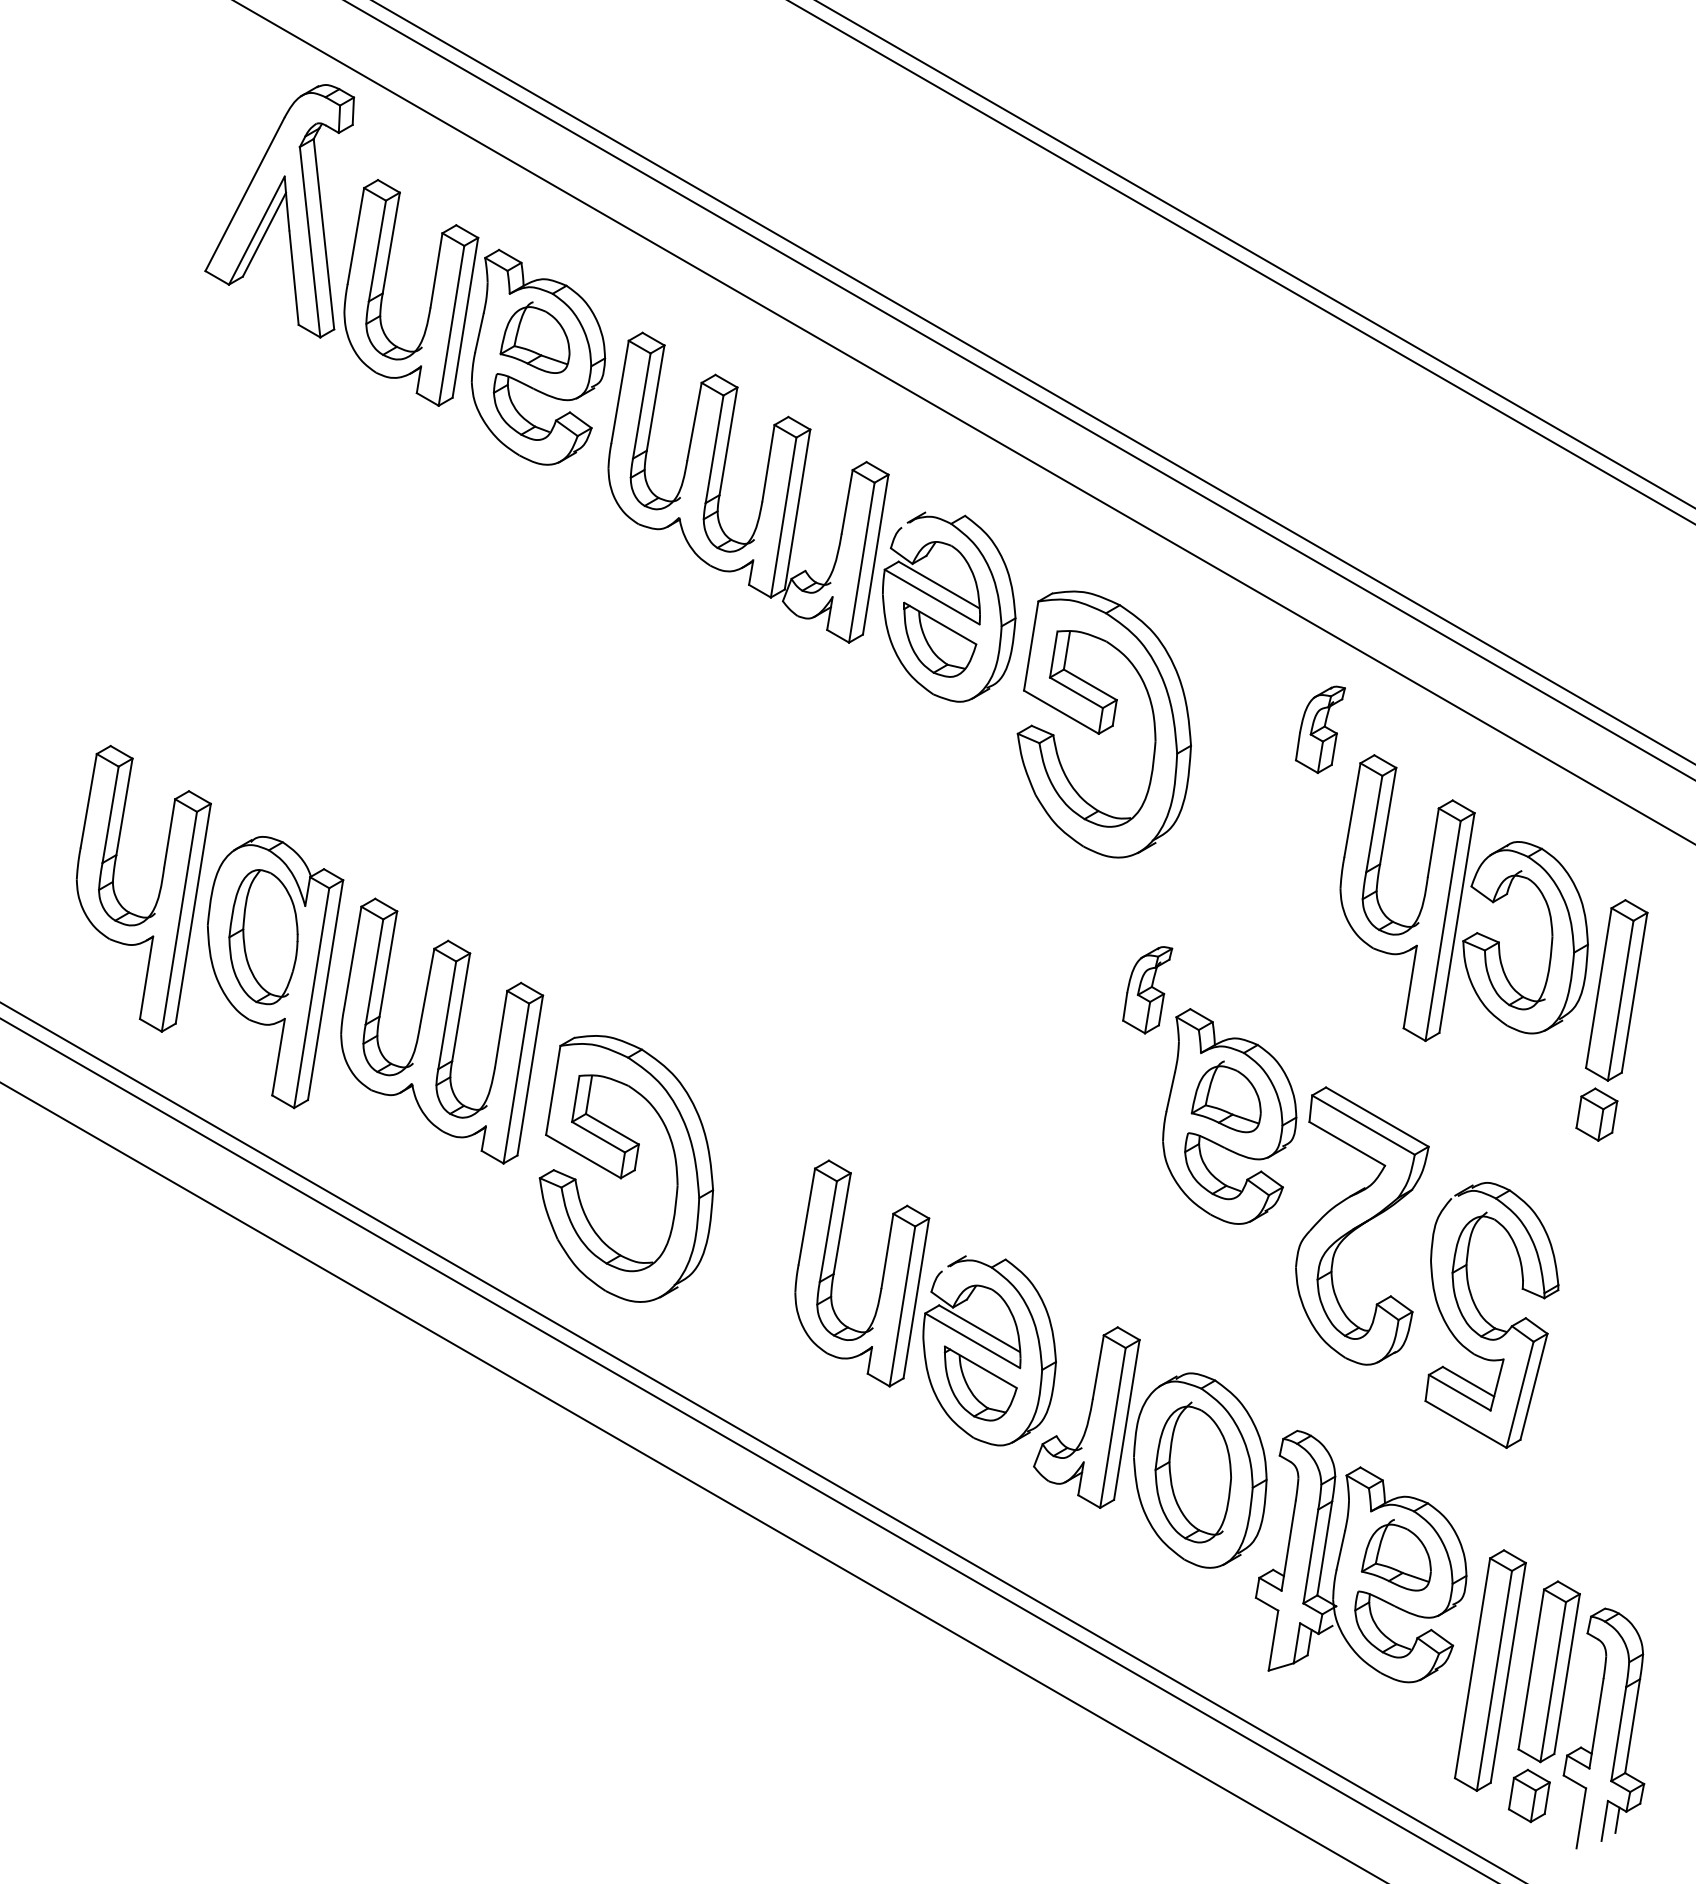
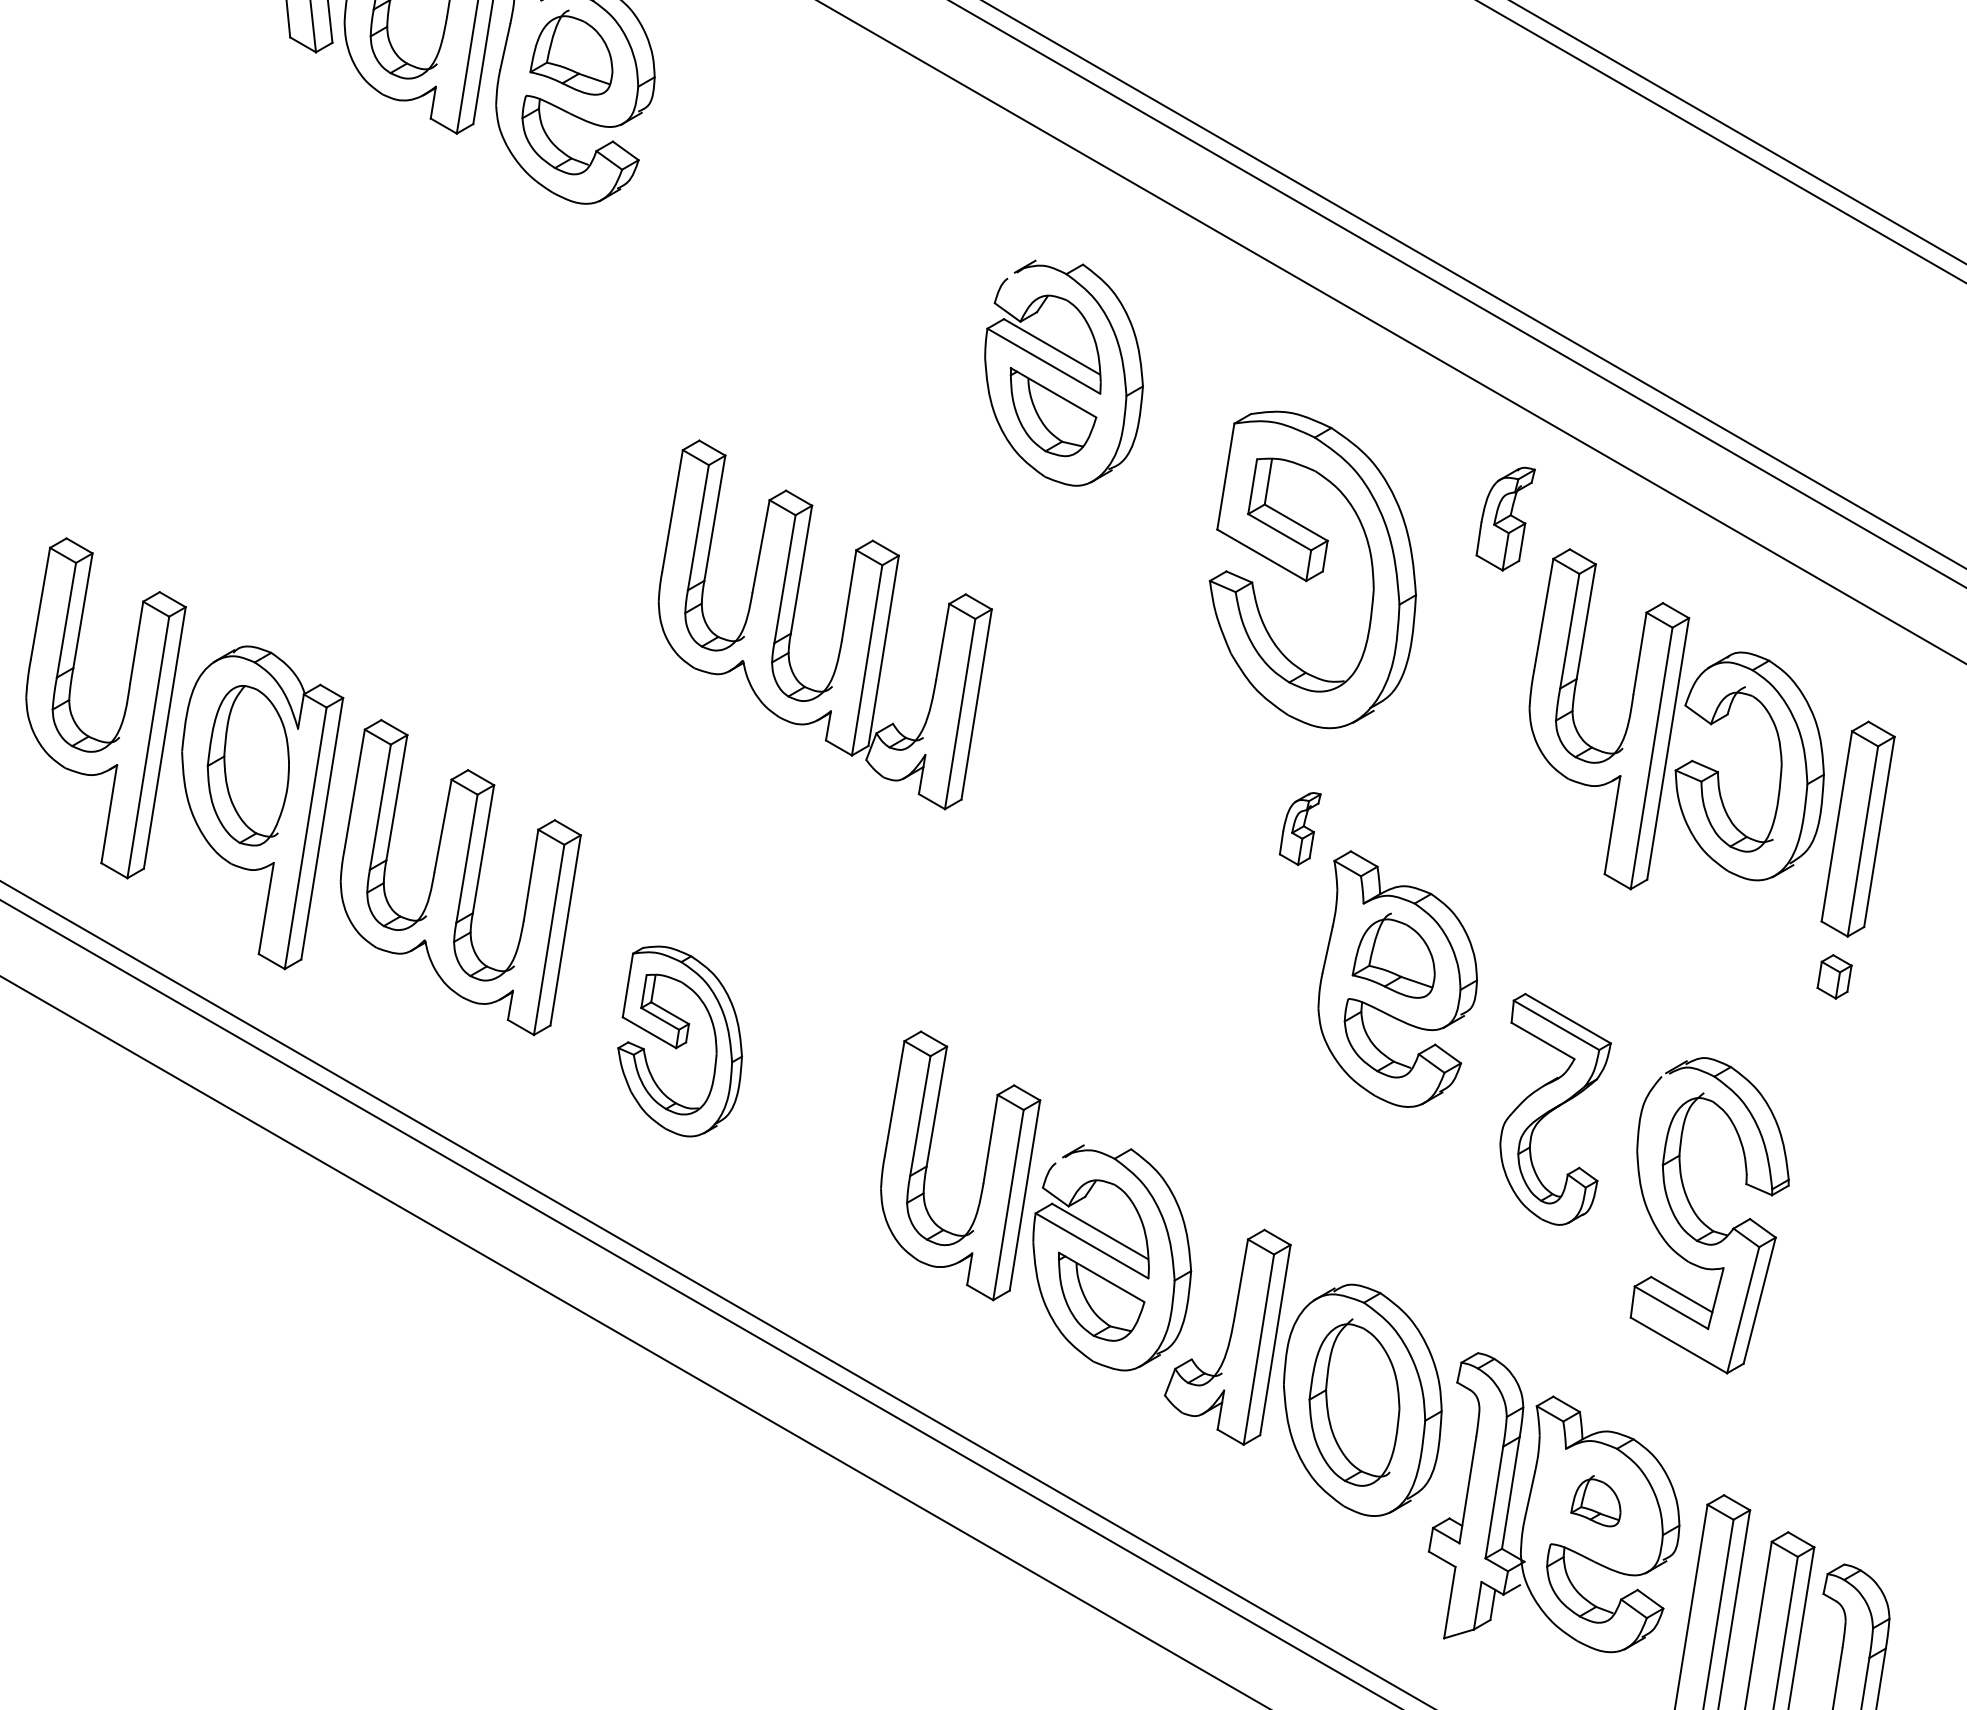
part: (762, 492) -> (841, 630), moved
part: (1103, 724) -> (1311, 569), moved
part: (1147, 990) -> (1299, 829), size x0.7
part: (1596, 1114) -> (1834, 976), size x0.7
part: (626, 1168) -> (680, 1040), size x0.6
part: (1362, 1225) -> (1555, 1108), size x0.7
part: (1395, 1555) -> (1594, 1501), size x0.6

